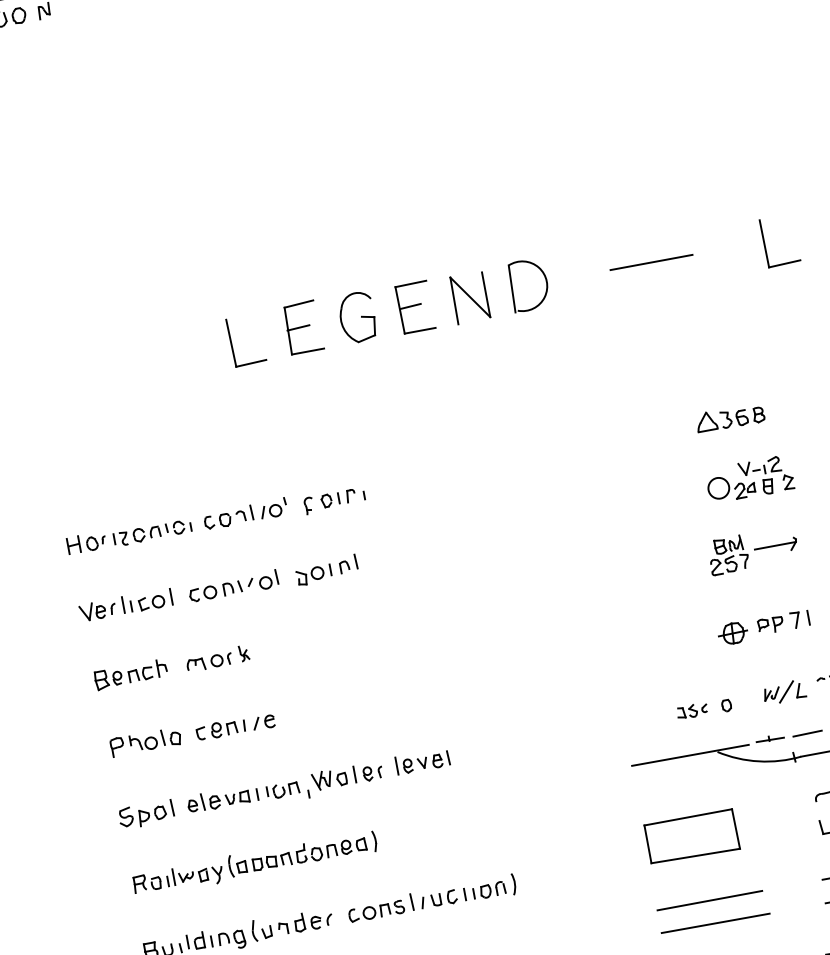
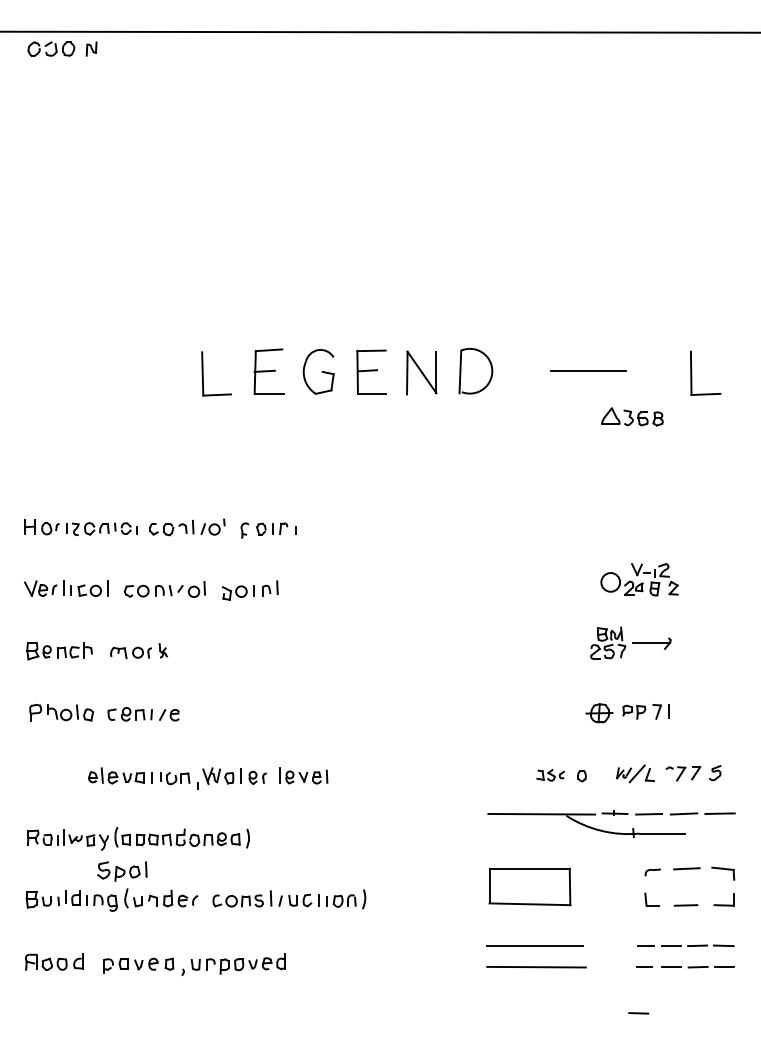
part: (730, 417) -> (632, 416), moved
part: (146, 814) -> (122, 871), moved

